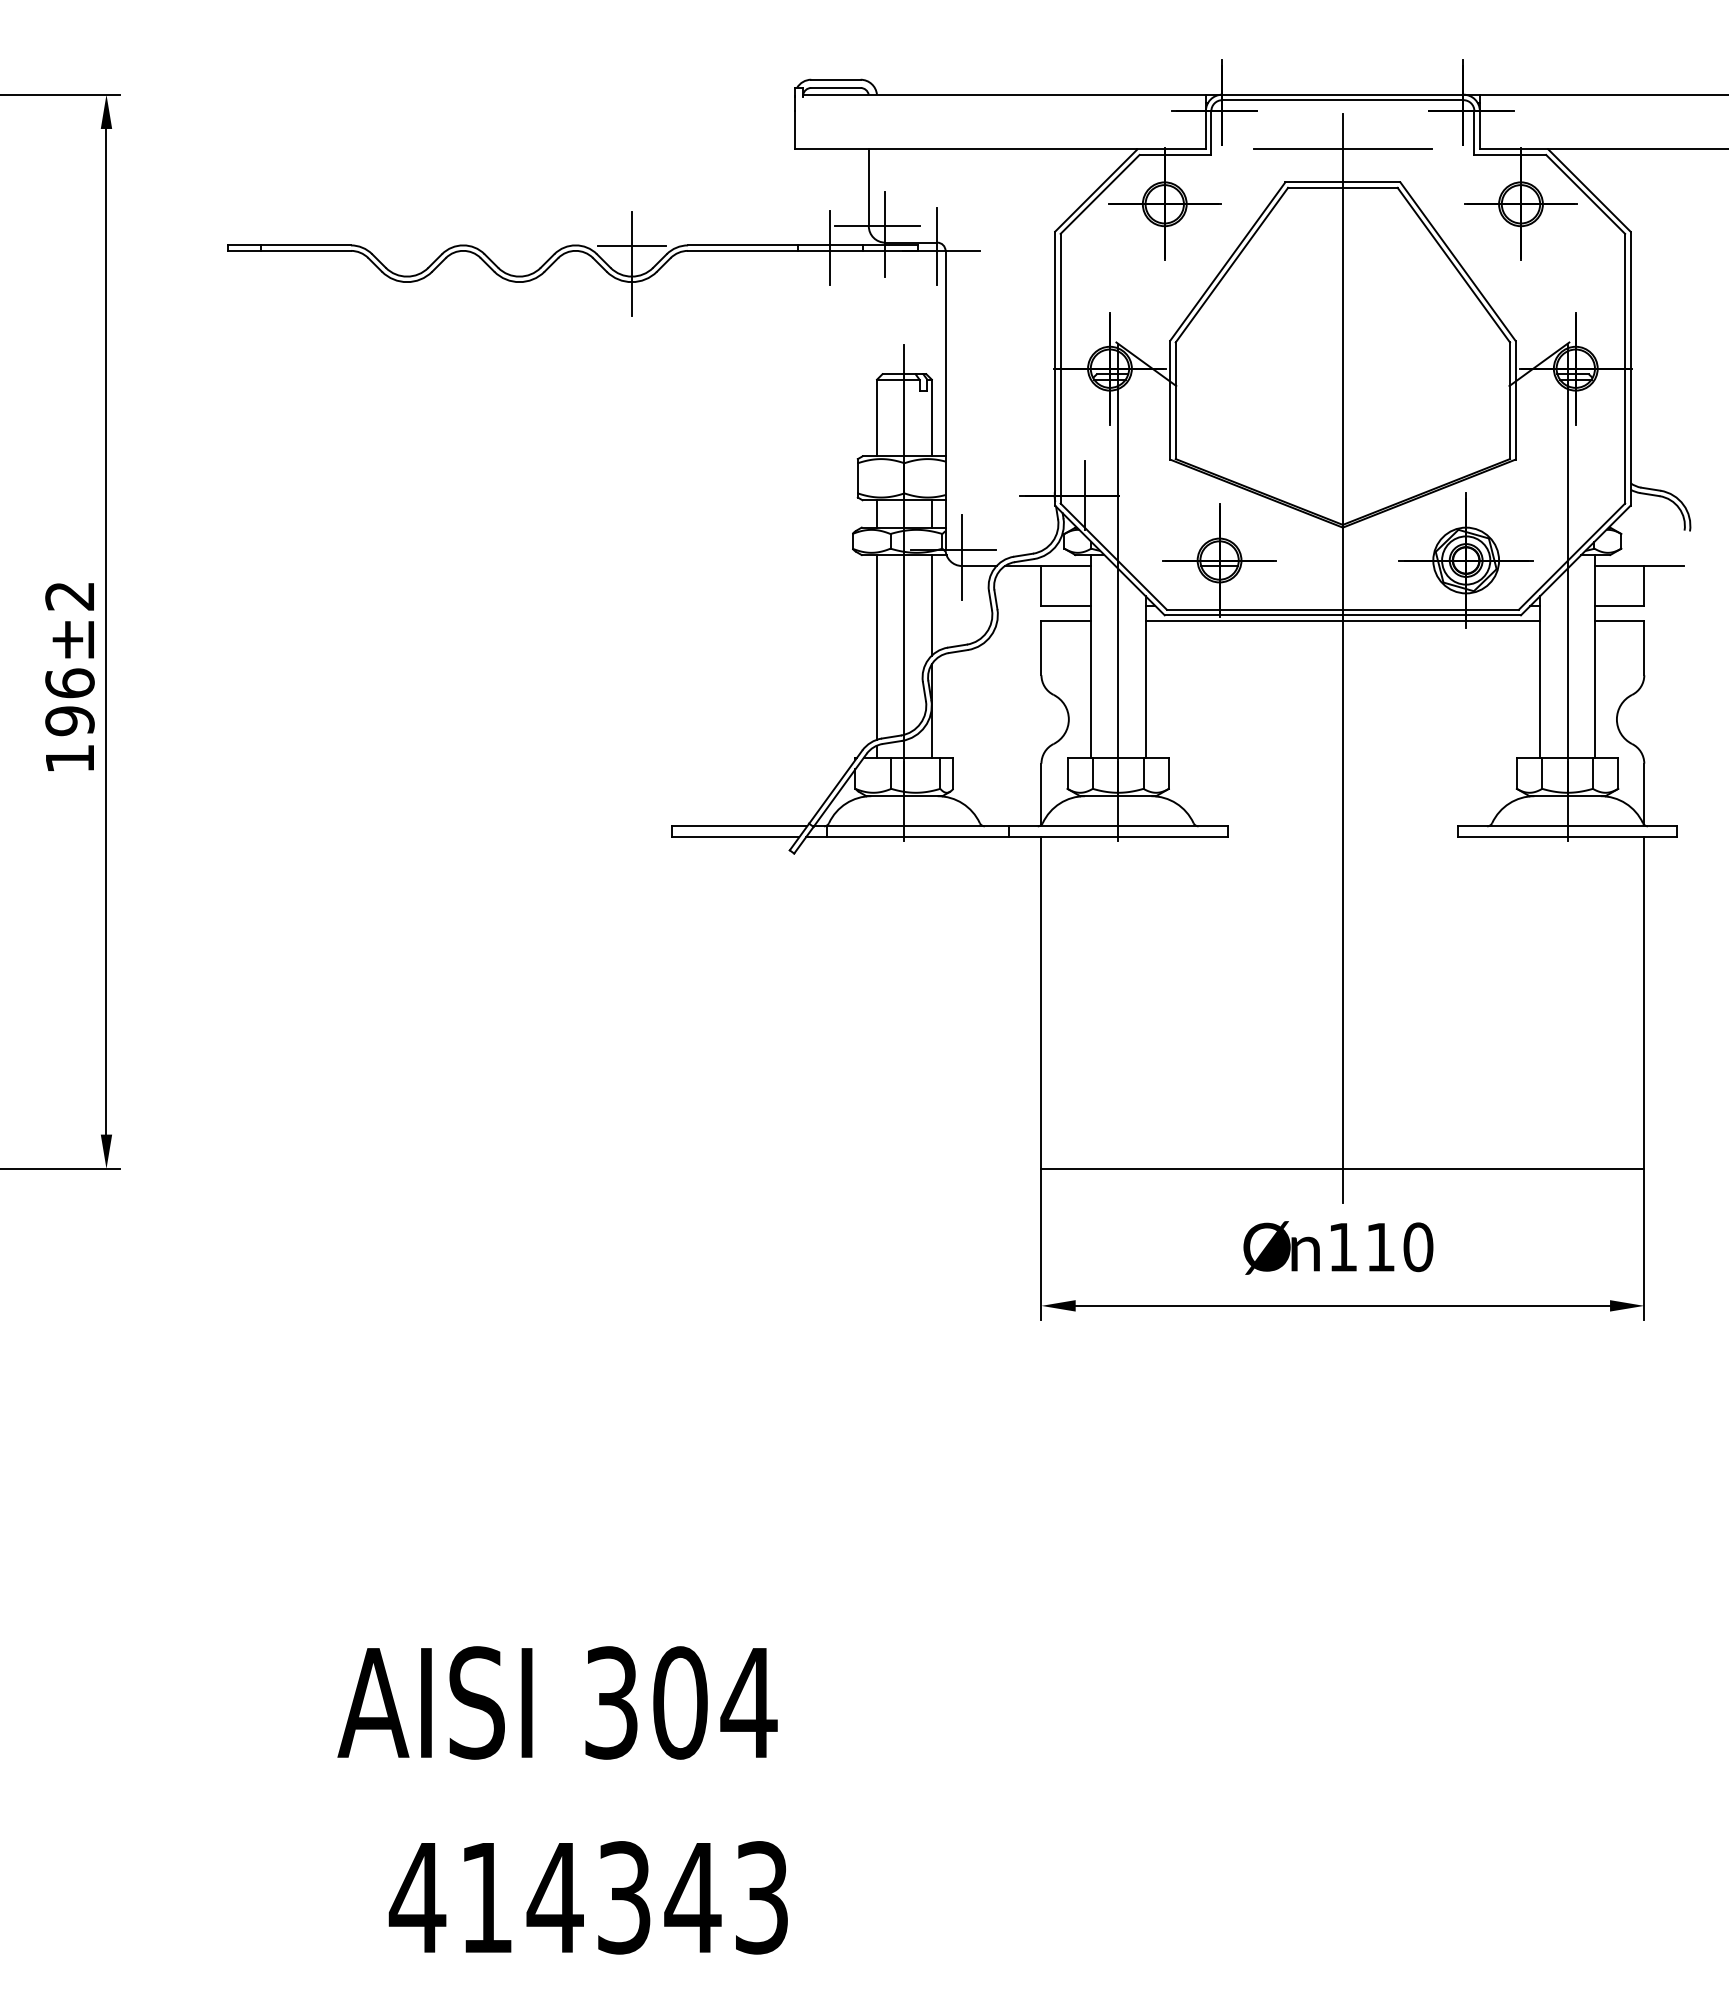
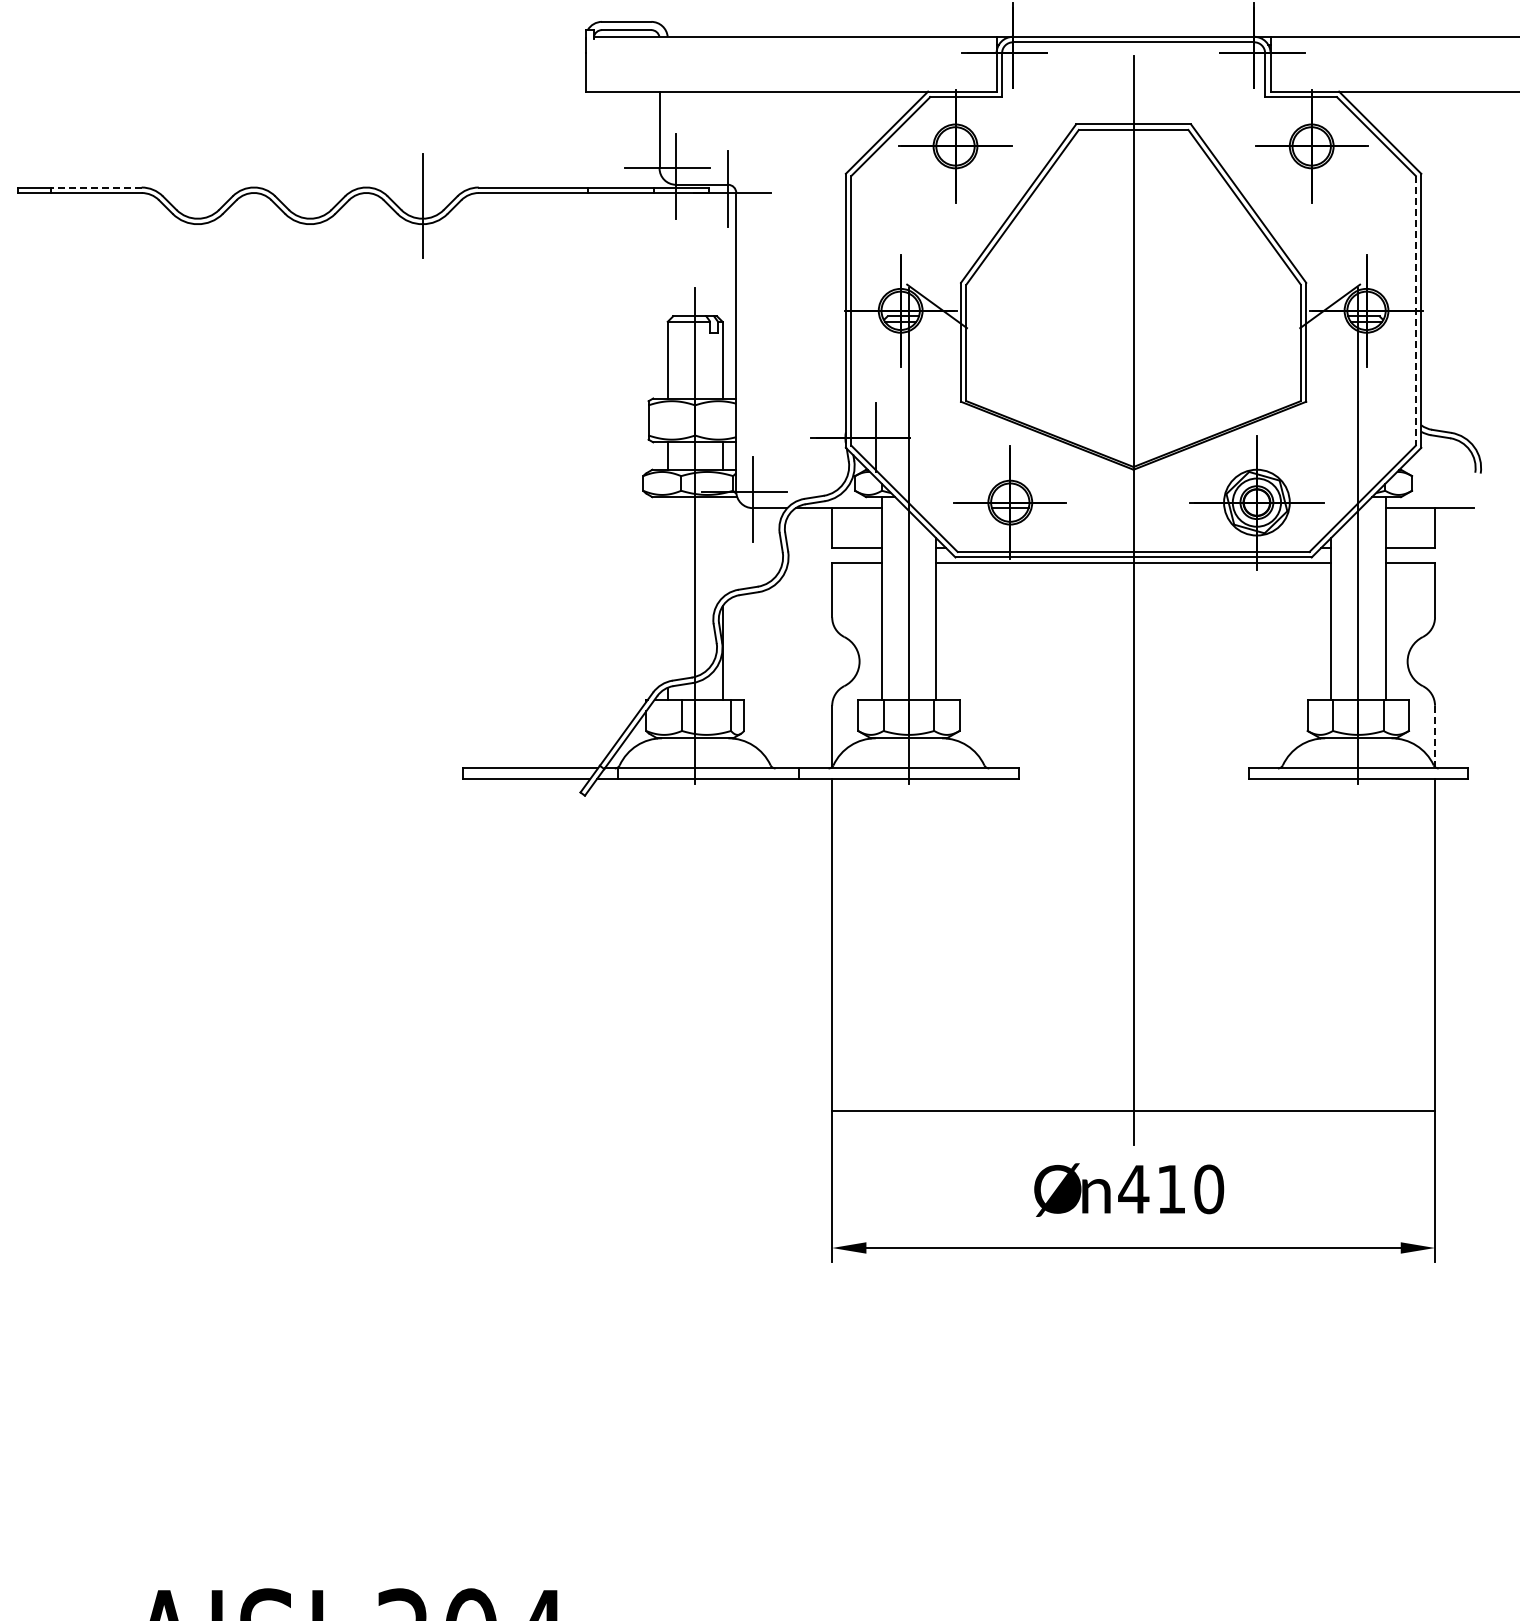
line: (1342, 149) -> (1133, 91), removed
line: (305, 245) -> (96, 187), solid -> dashed
line: (631, 246) -> (422, 188), removed
line: (830, 248) -> (621, 190), removed
line: (1625, 368) -> (1416, 310), solid -> dashed
line: (931, 605) -> (722, 547), removed
line: (877, 647) -> (668, 589), removed
line: (1644, 794) -> (1435, 736), solid -> dashed
text: (1342, 1247) -> (1133, 1189), 110 -> 410

